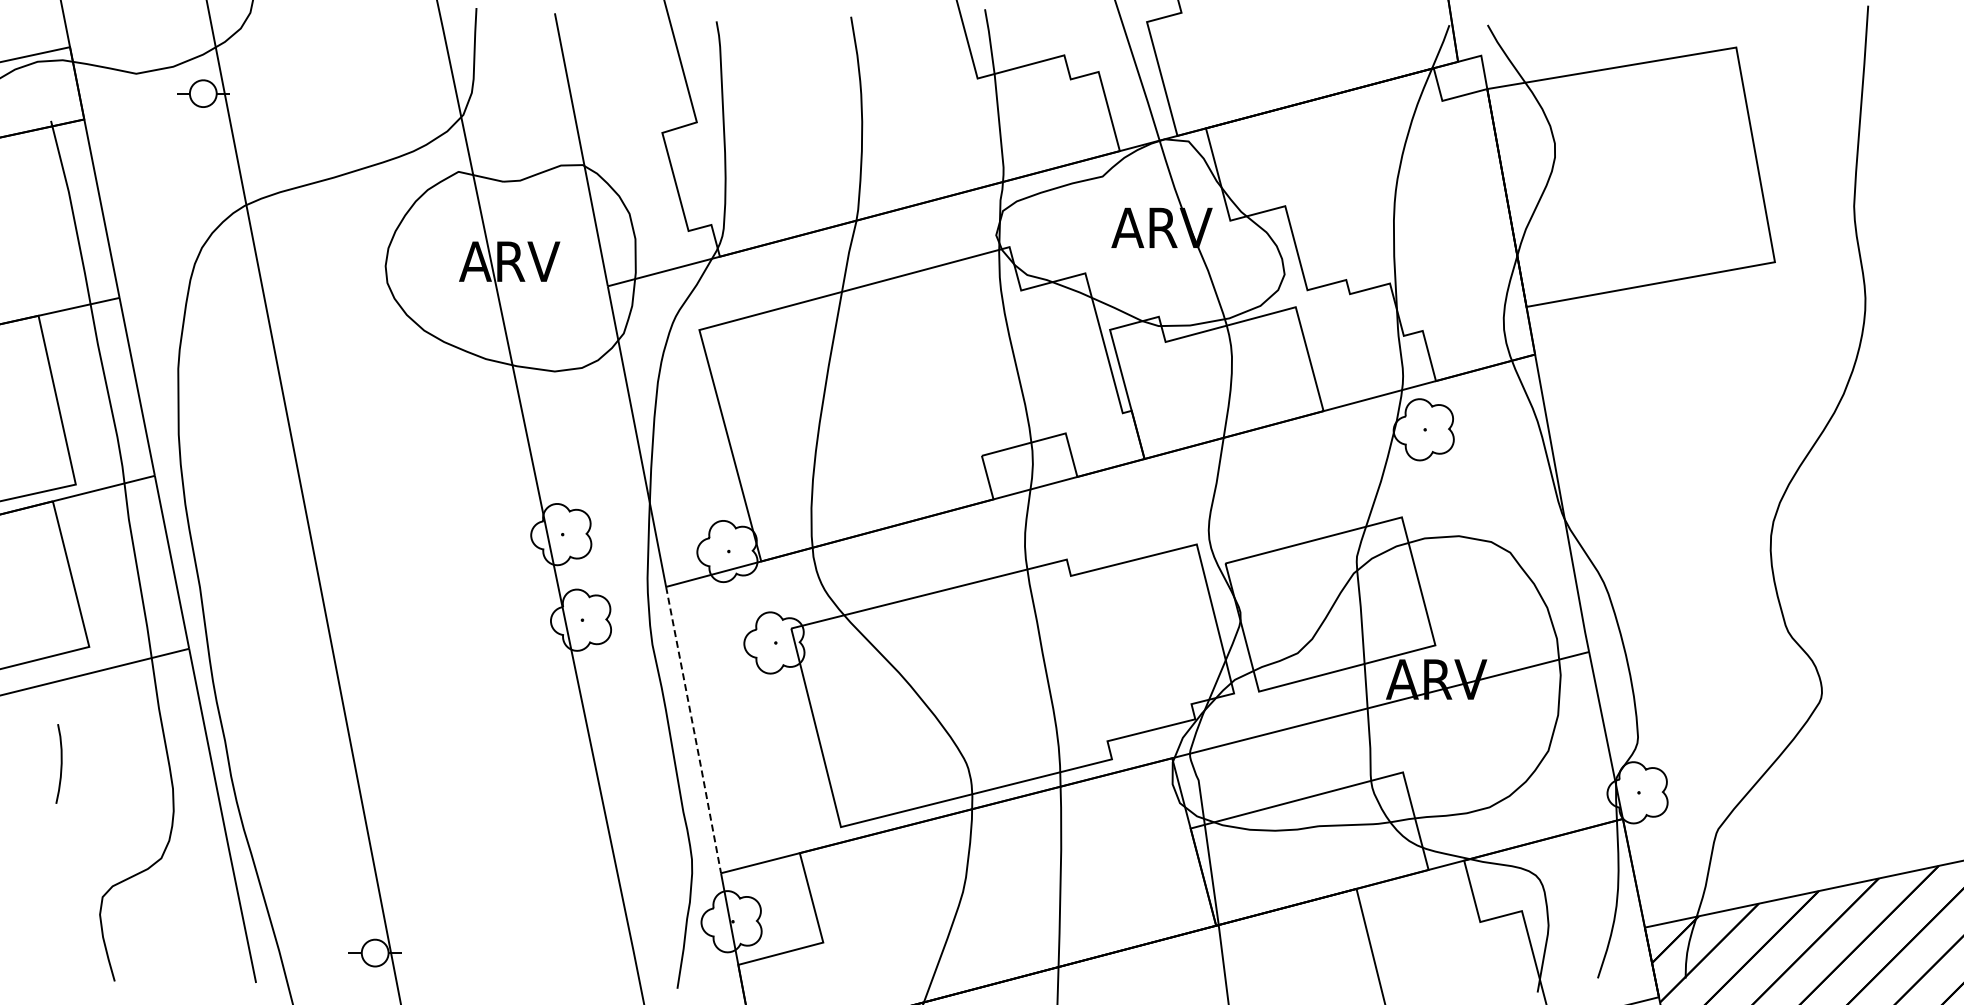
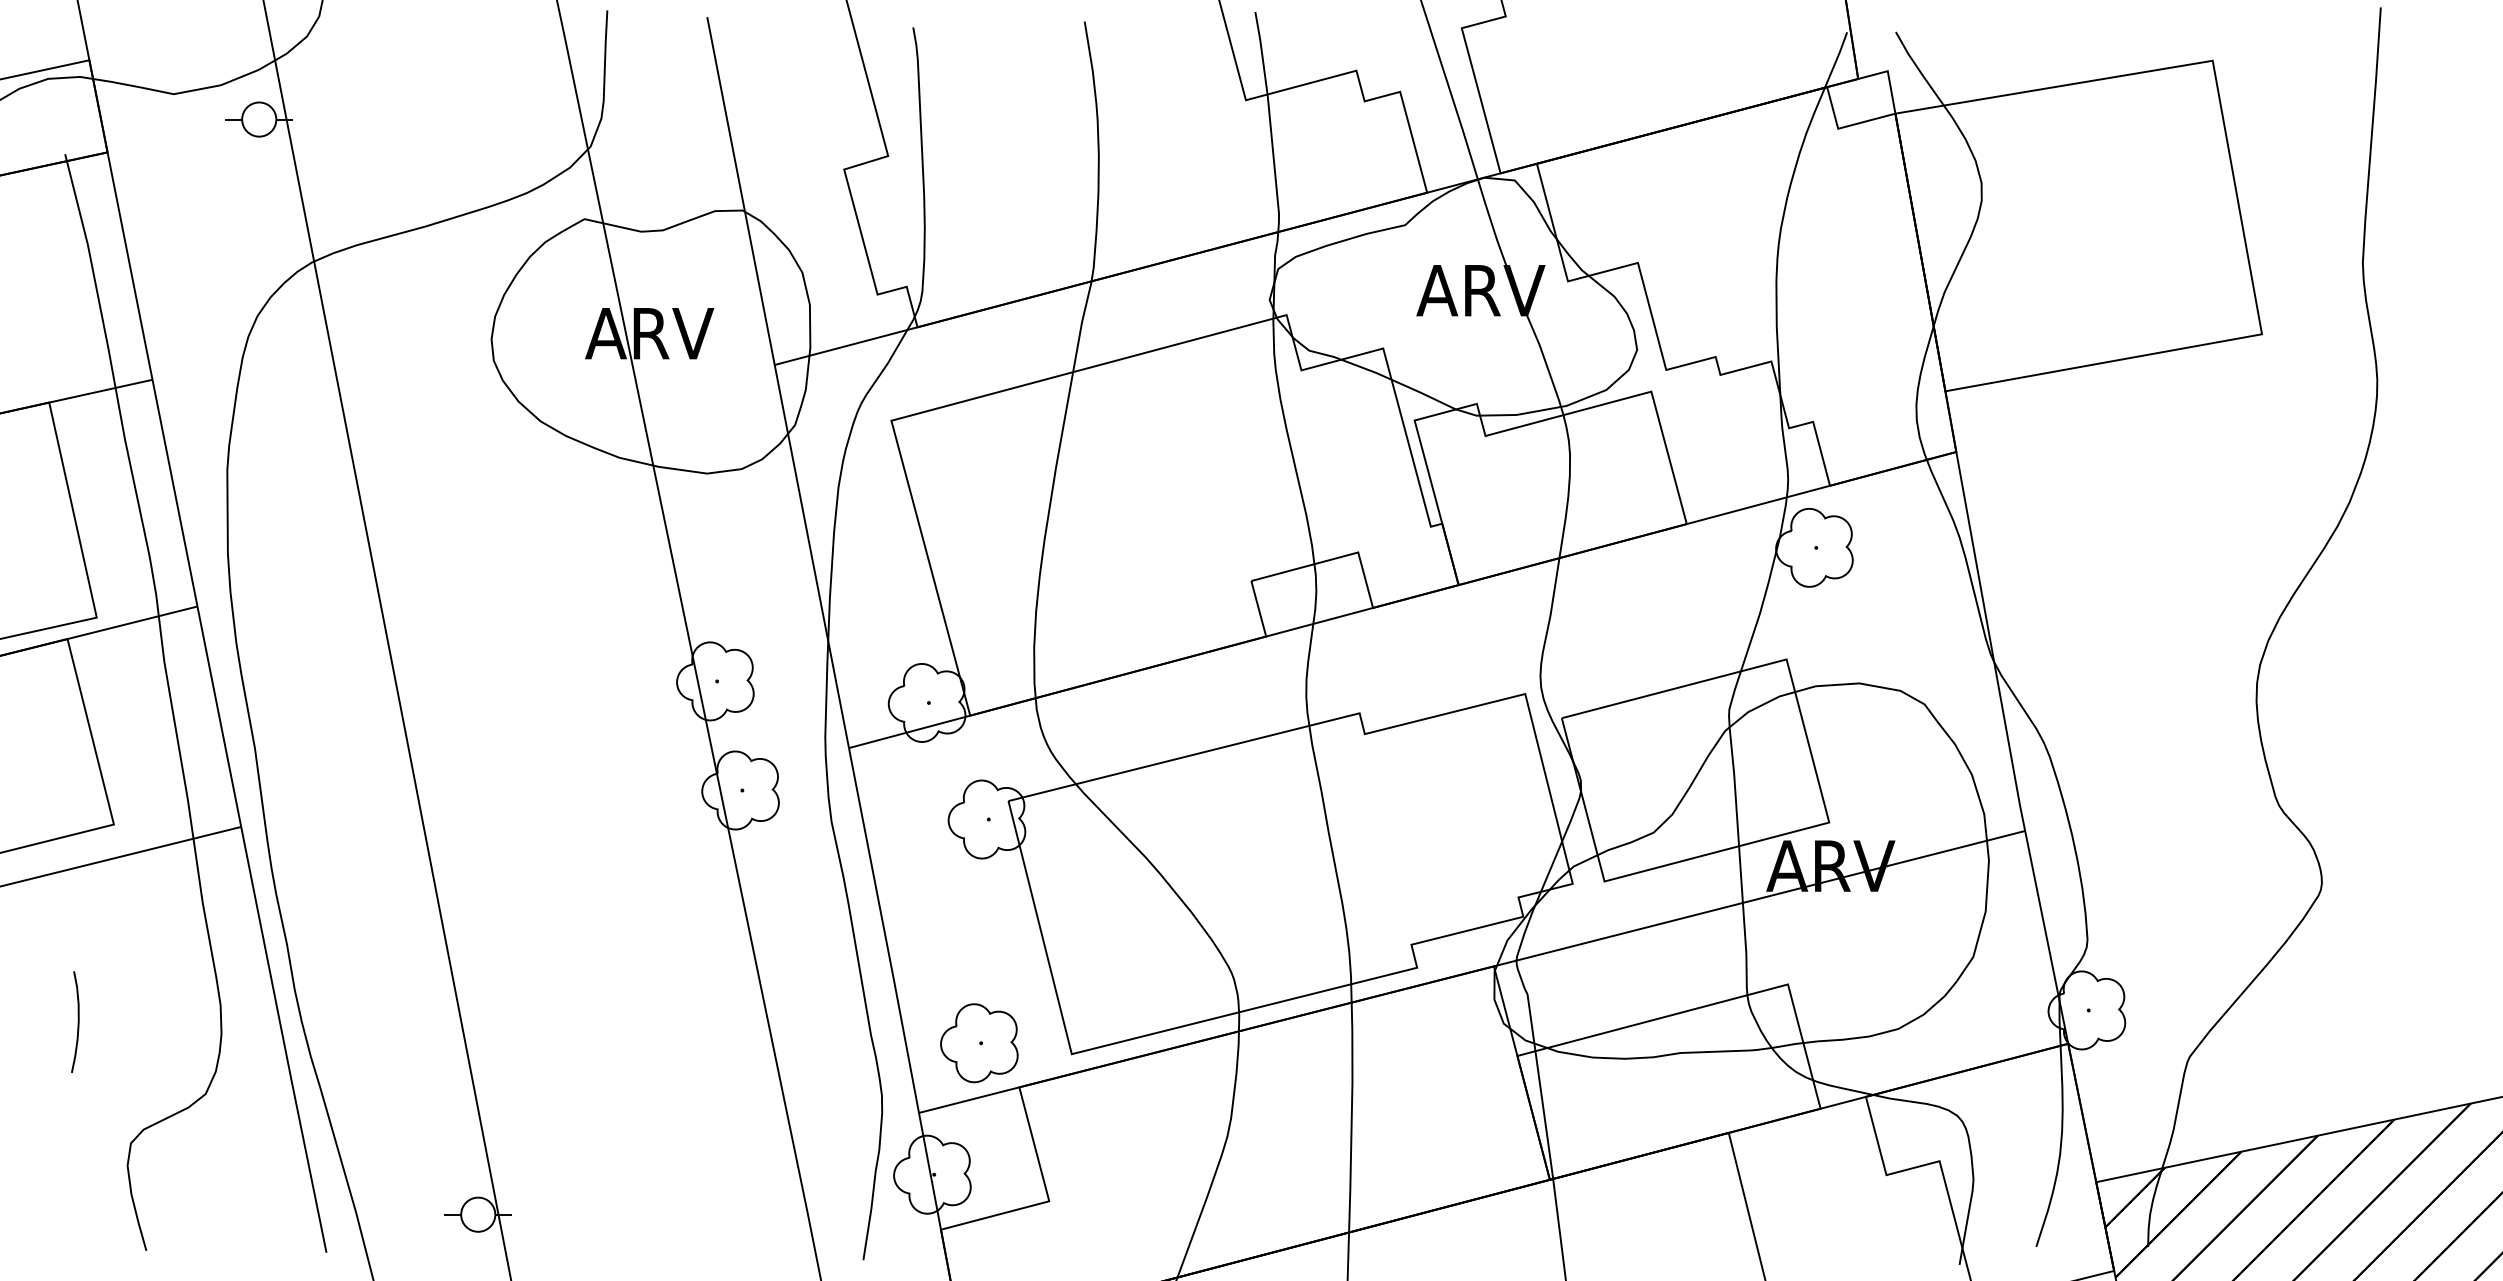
line: (693, 730) -> (883, 931), dashed -> solid
curve: (60, 763) -> (77, 1021), moved
part: (768, 818) -> (979, 1043), added

